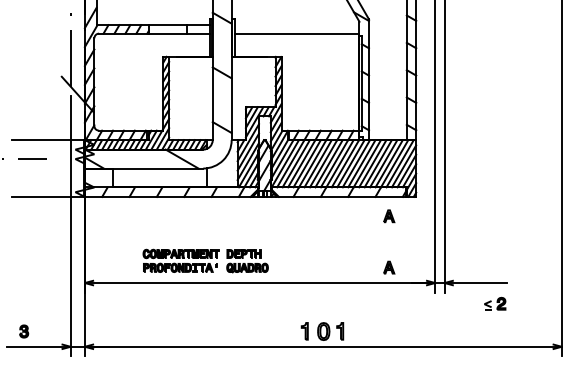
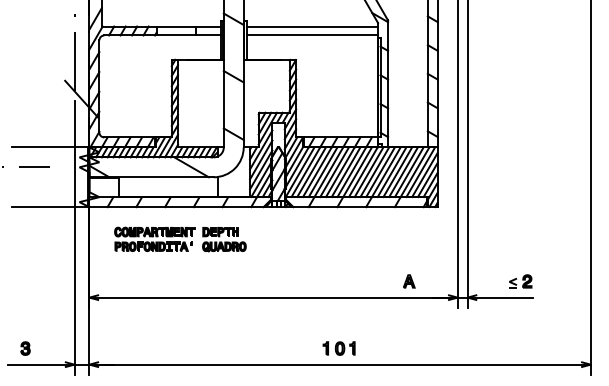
line: (297, 25) -> (312, 26), added
part: (389, 216) -> (409, 227), removed
part: (205, 261) -> (180, 239), moved
part: (494, 303) -> (520, 281), moved
part: (321, 331) -> (338, 348), size x0.71

